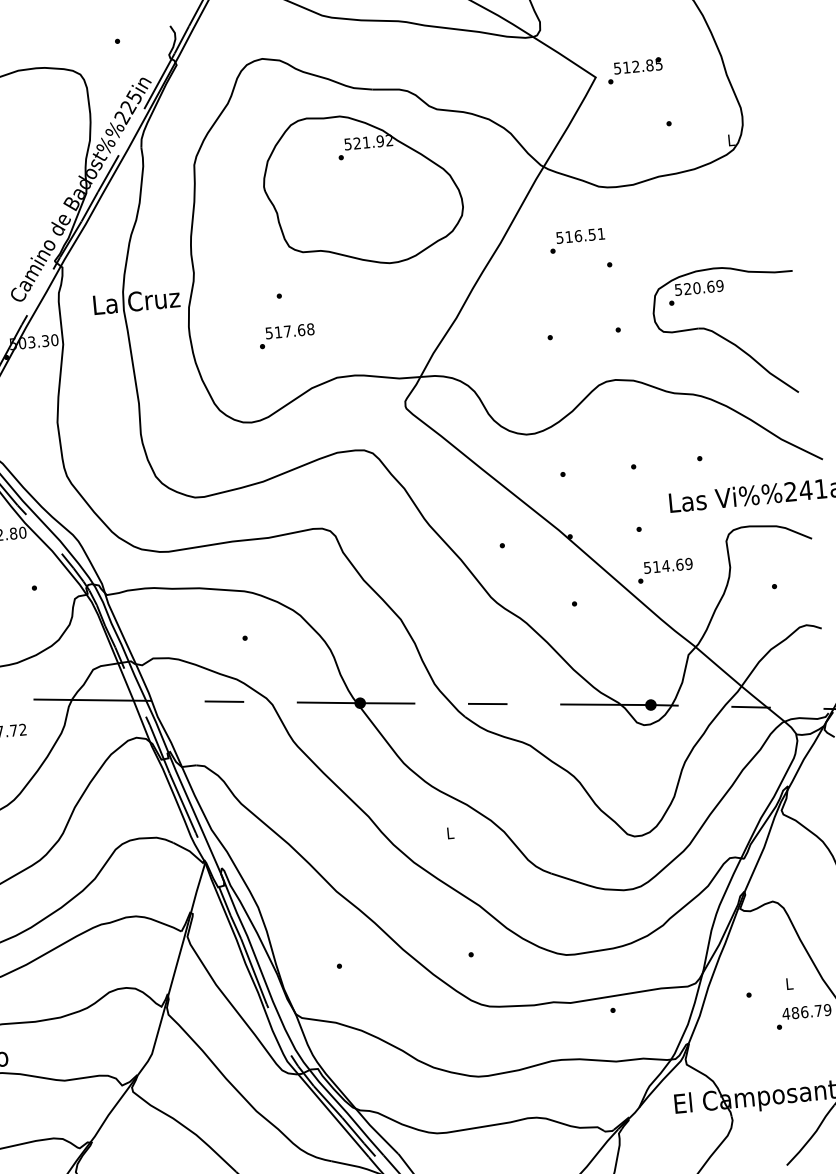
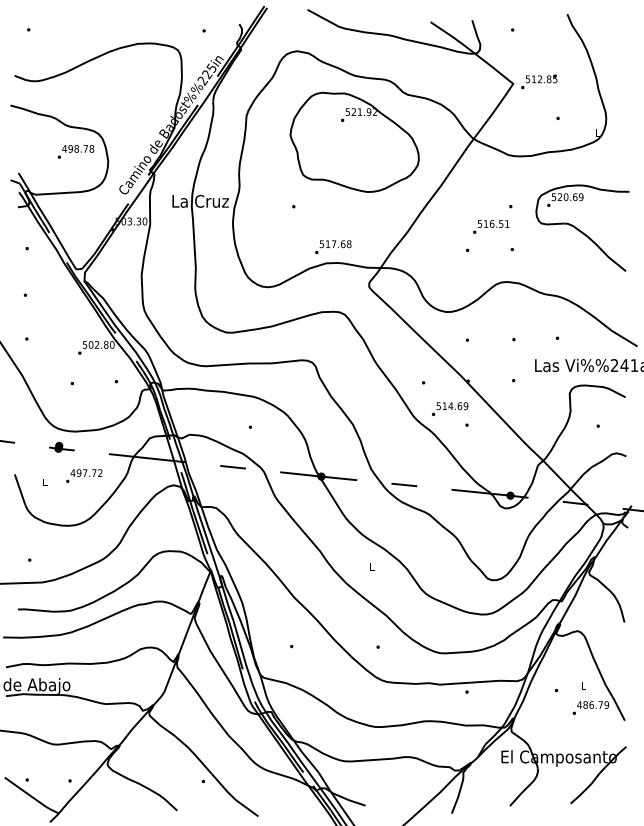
text: (577, 239) -> (491, 226), moved
part: (726, 331) -> (582, 227), moved
text: (287, 336) -> (333, 247), moved
text: (665, 569) -> (450, 408), moved

